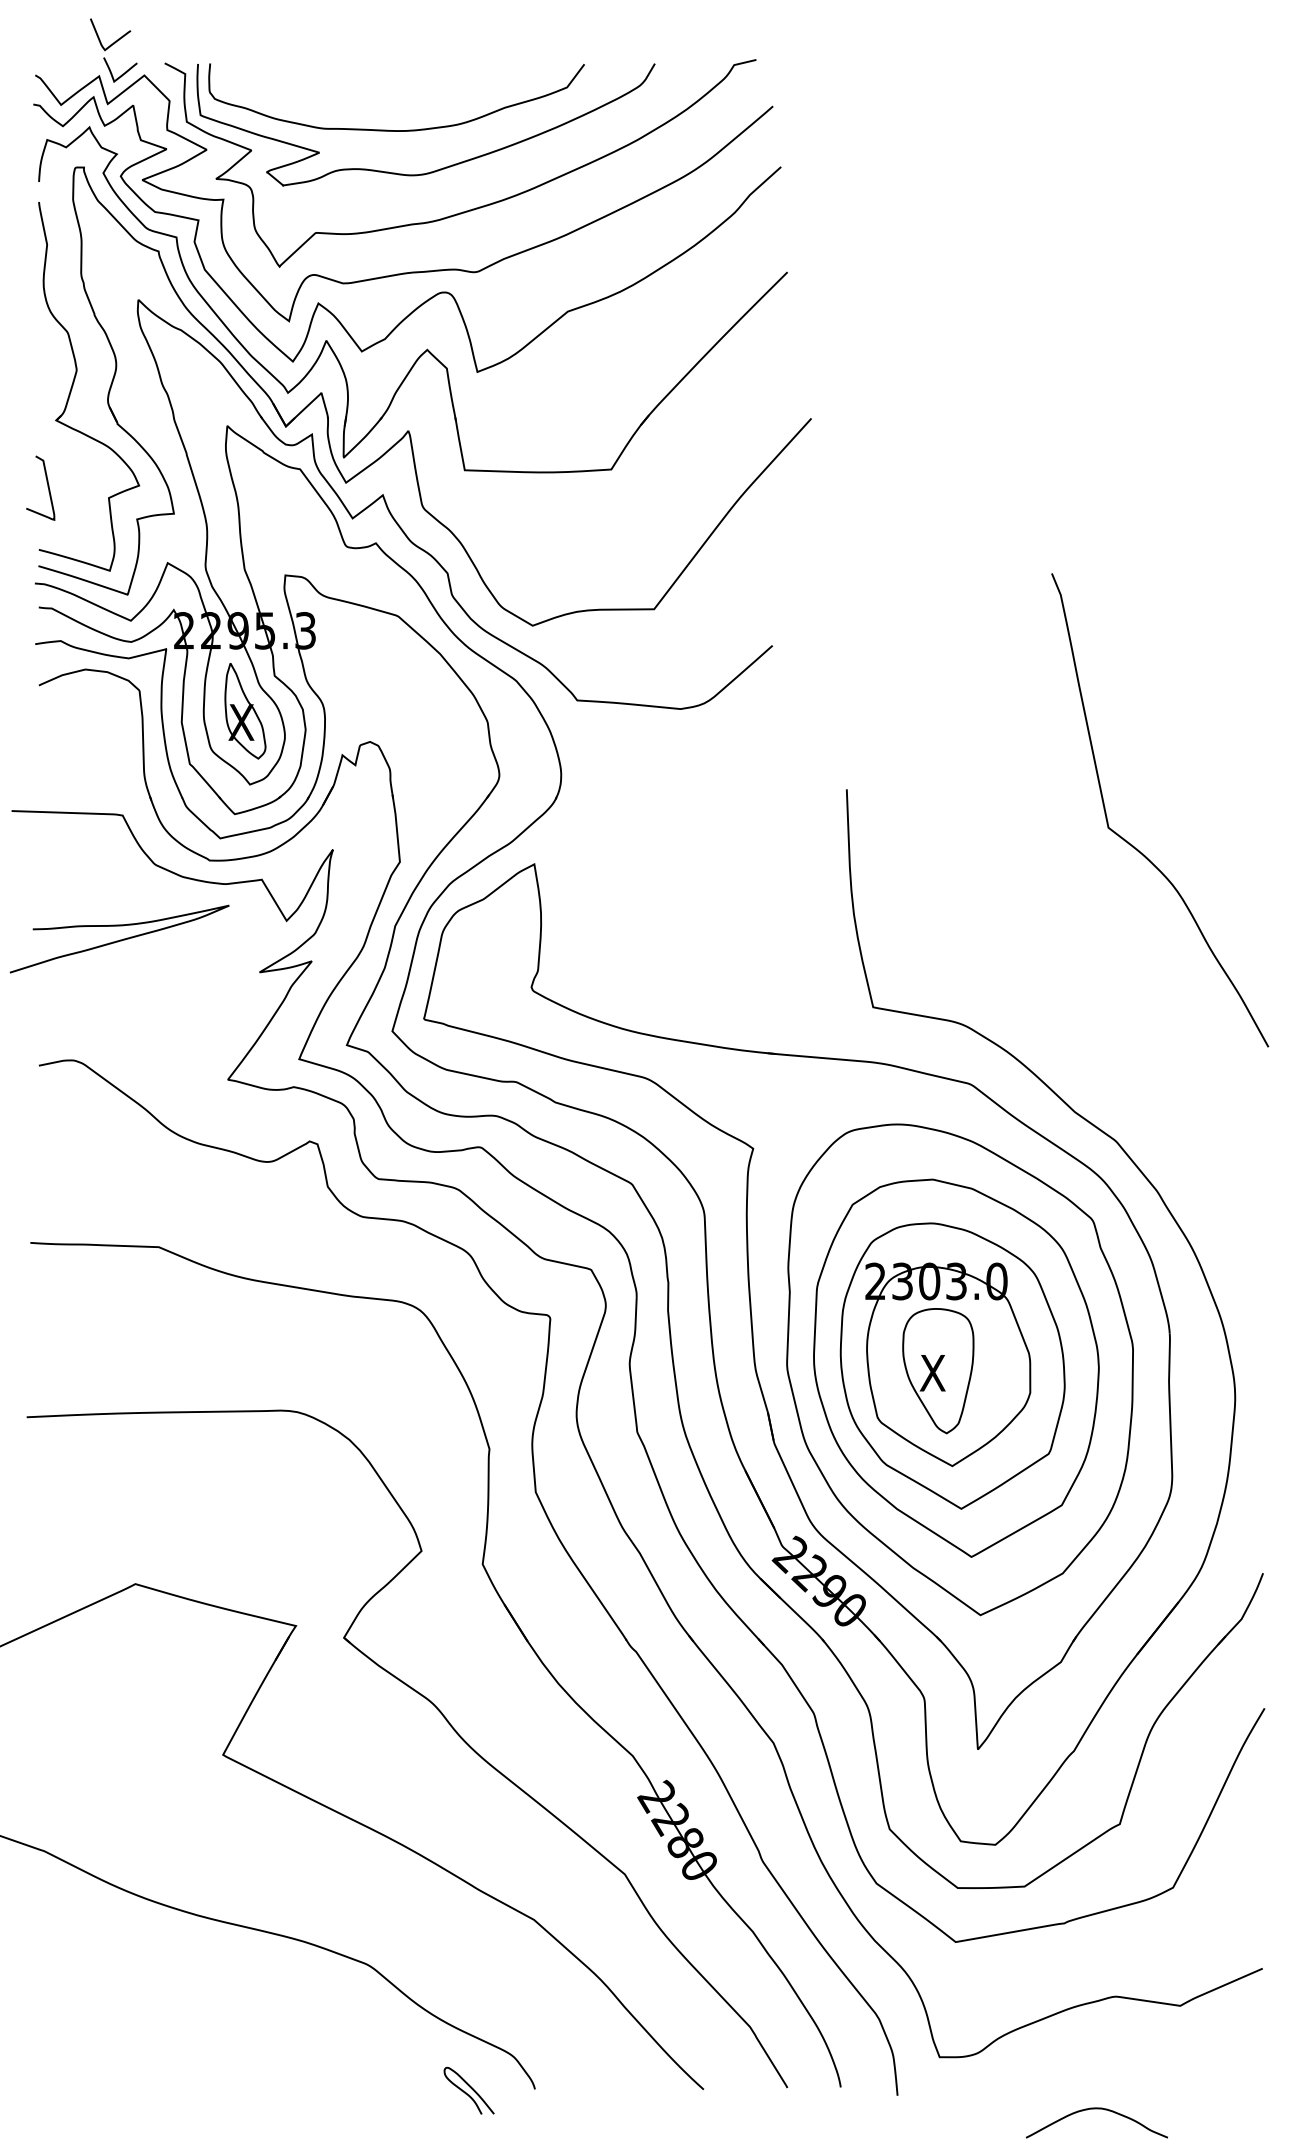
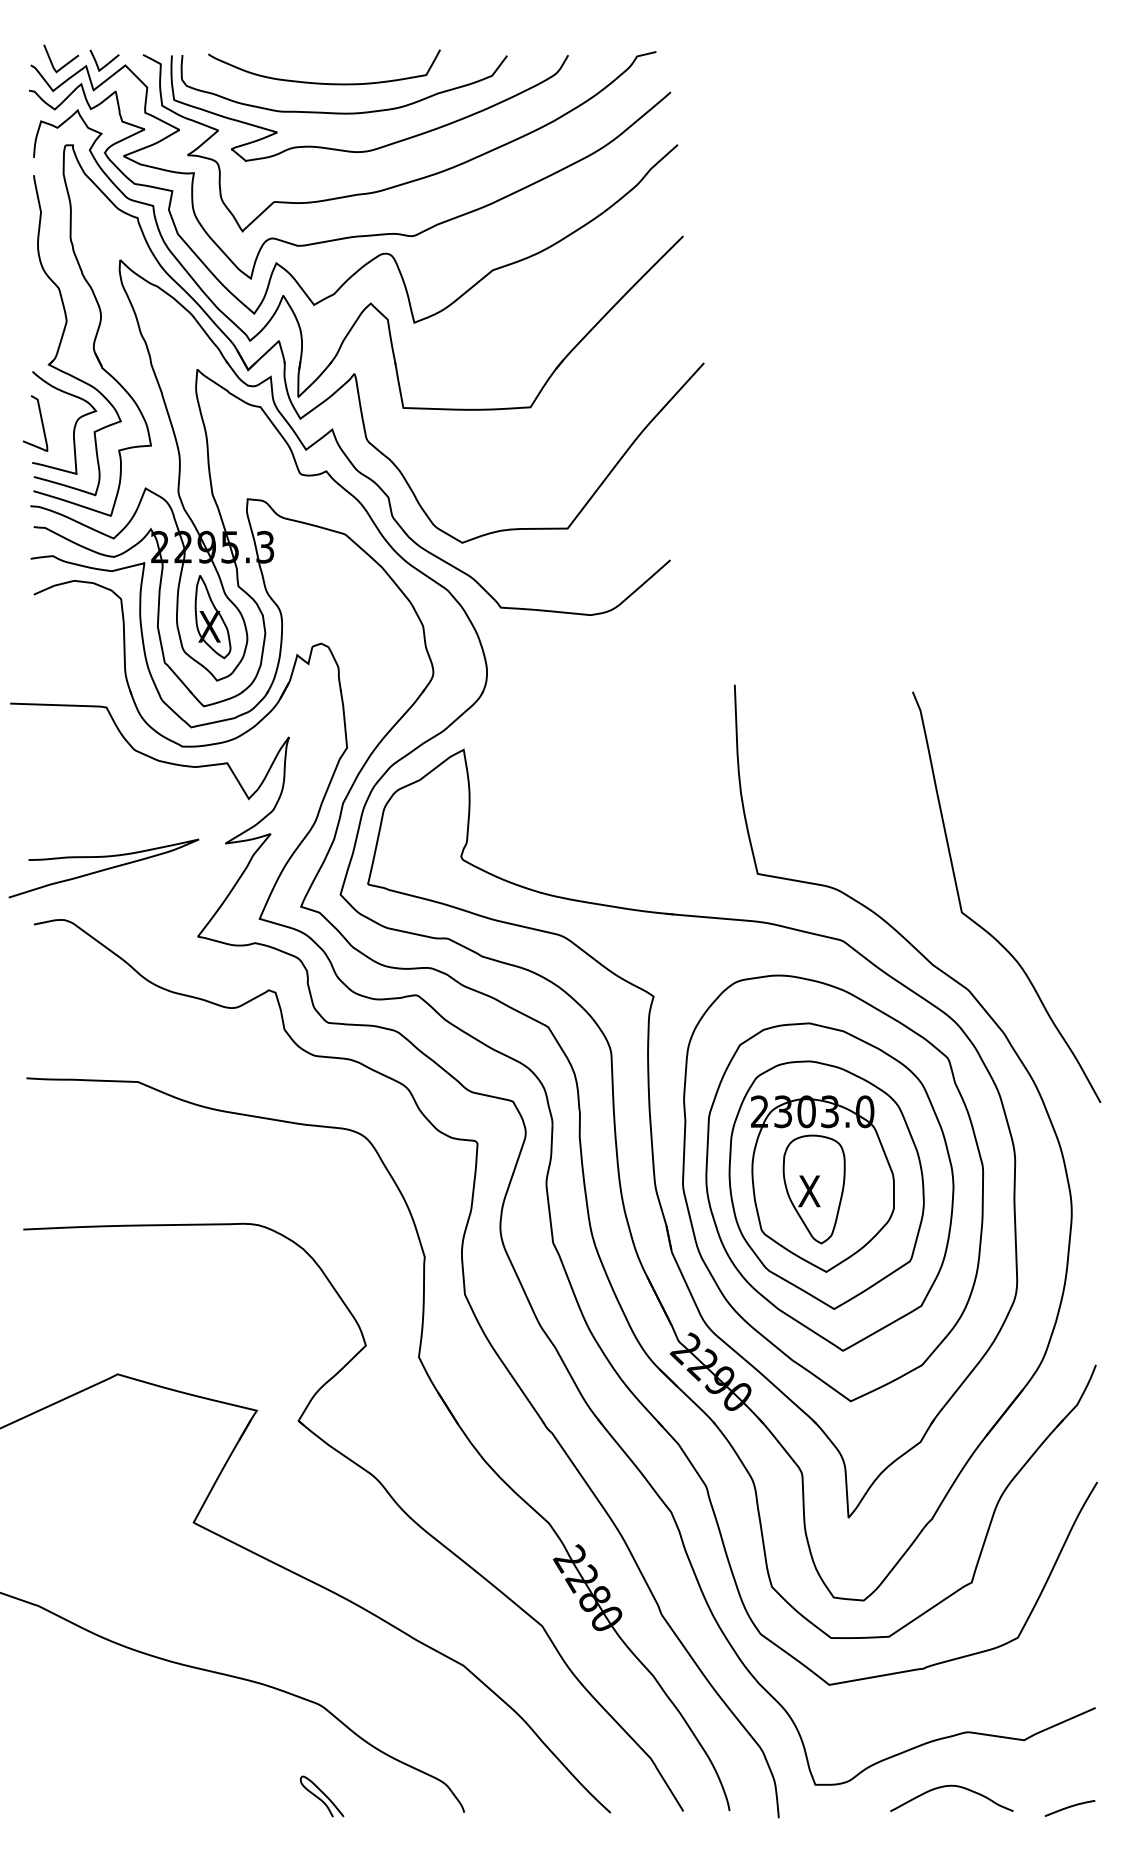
curve: (114, 41) -> (64, 64), moved
curve: (373, 95) -> (324, 82), added
curve: (85, 490) -> (74, 425), added
curve: (1132, 844) -> (982, 926), moved
curve: (120, 939) -> (104, 868), moved
curve: (1233, 2083) -> (1070, 1807), added
curve: (470, 2088) -> (323, 1794), moved
curve: (1096, 2109) -> (951, 1786), moved

